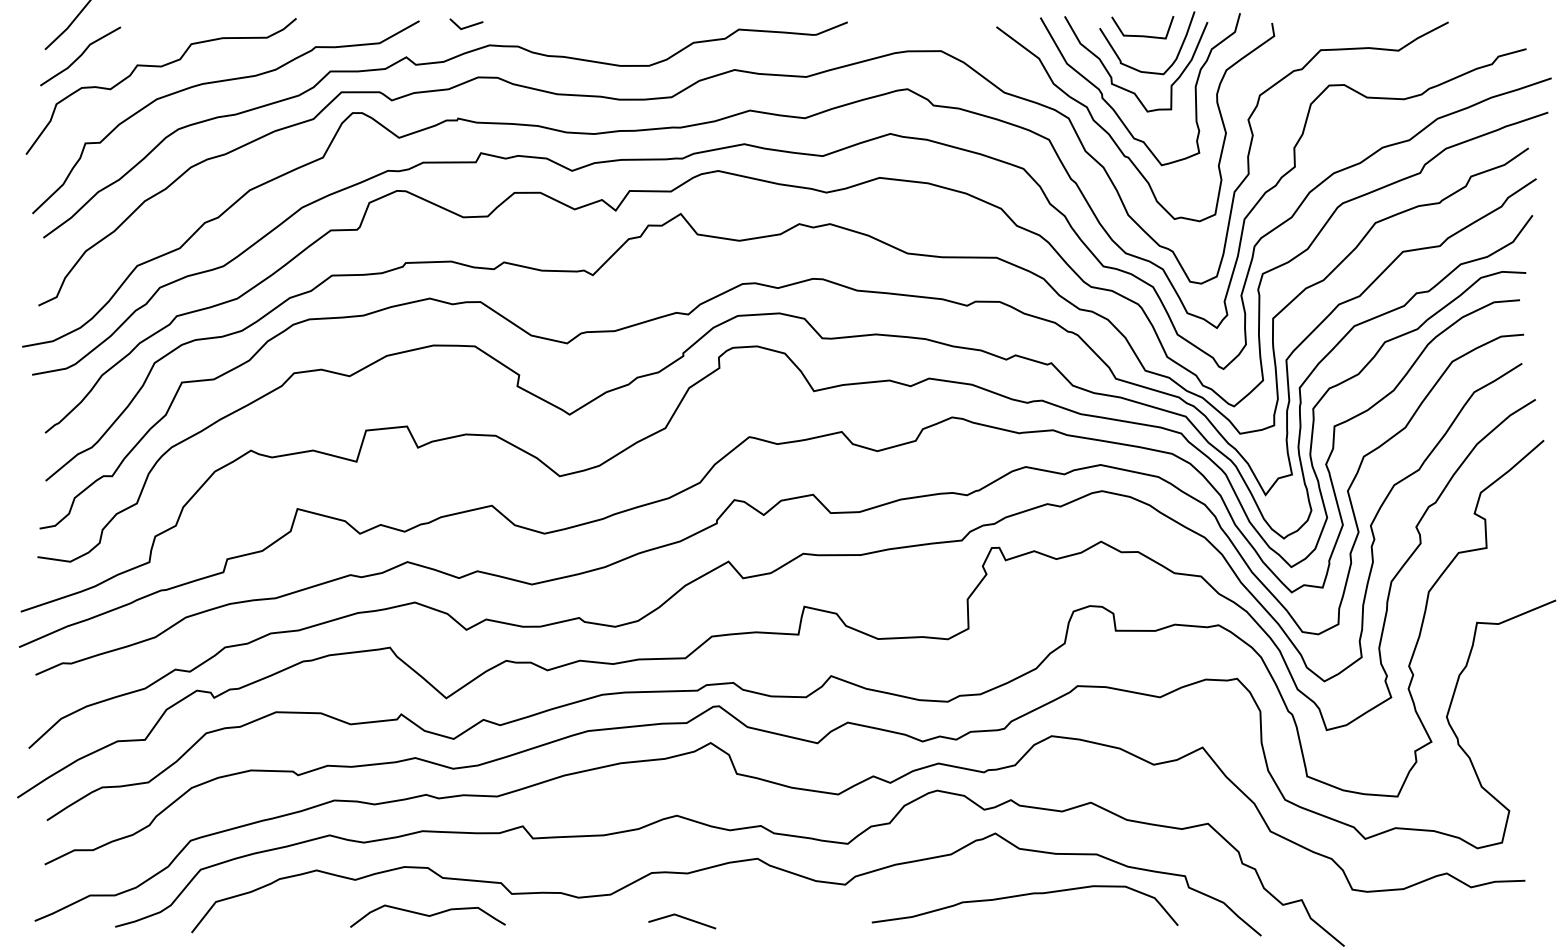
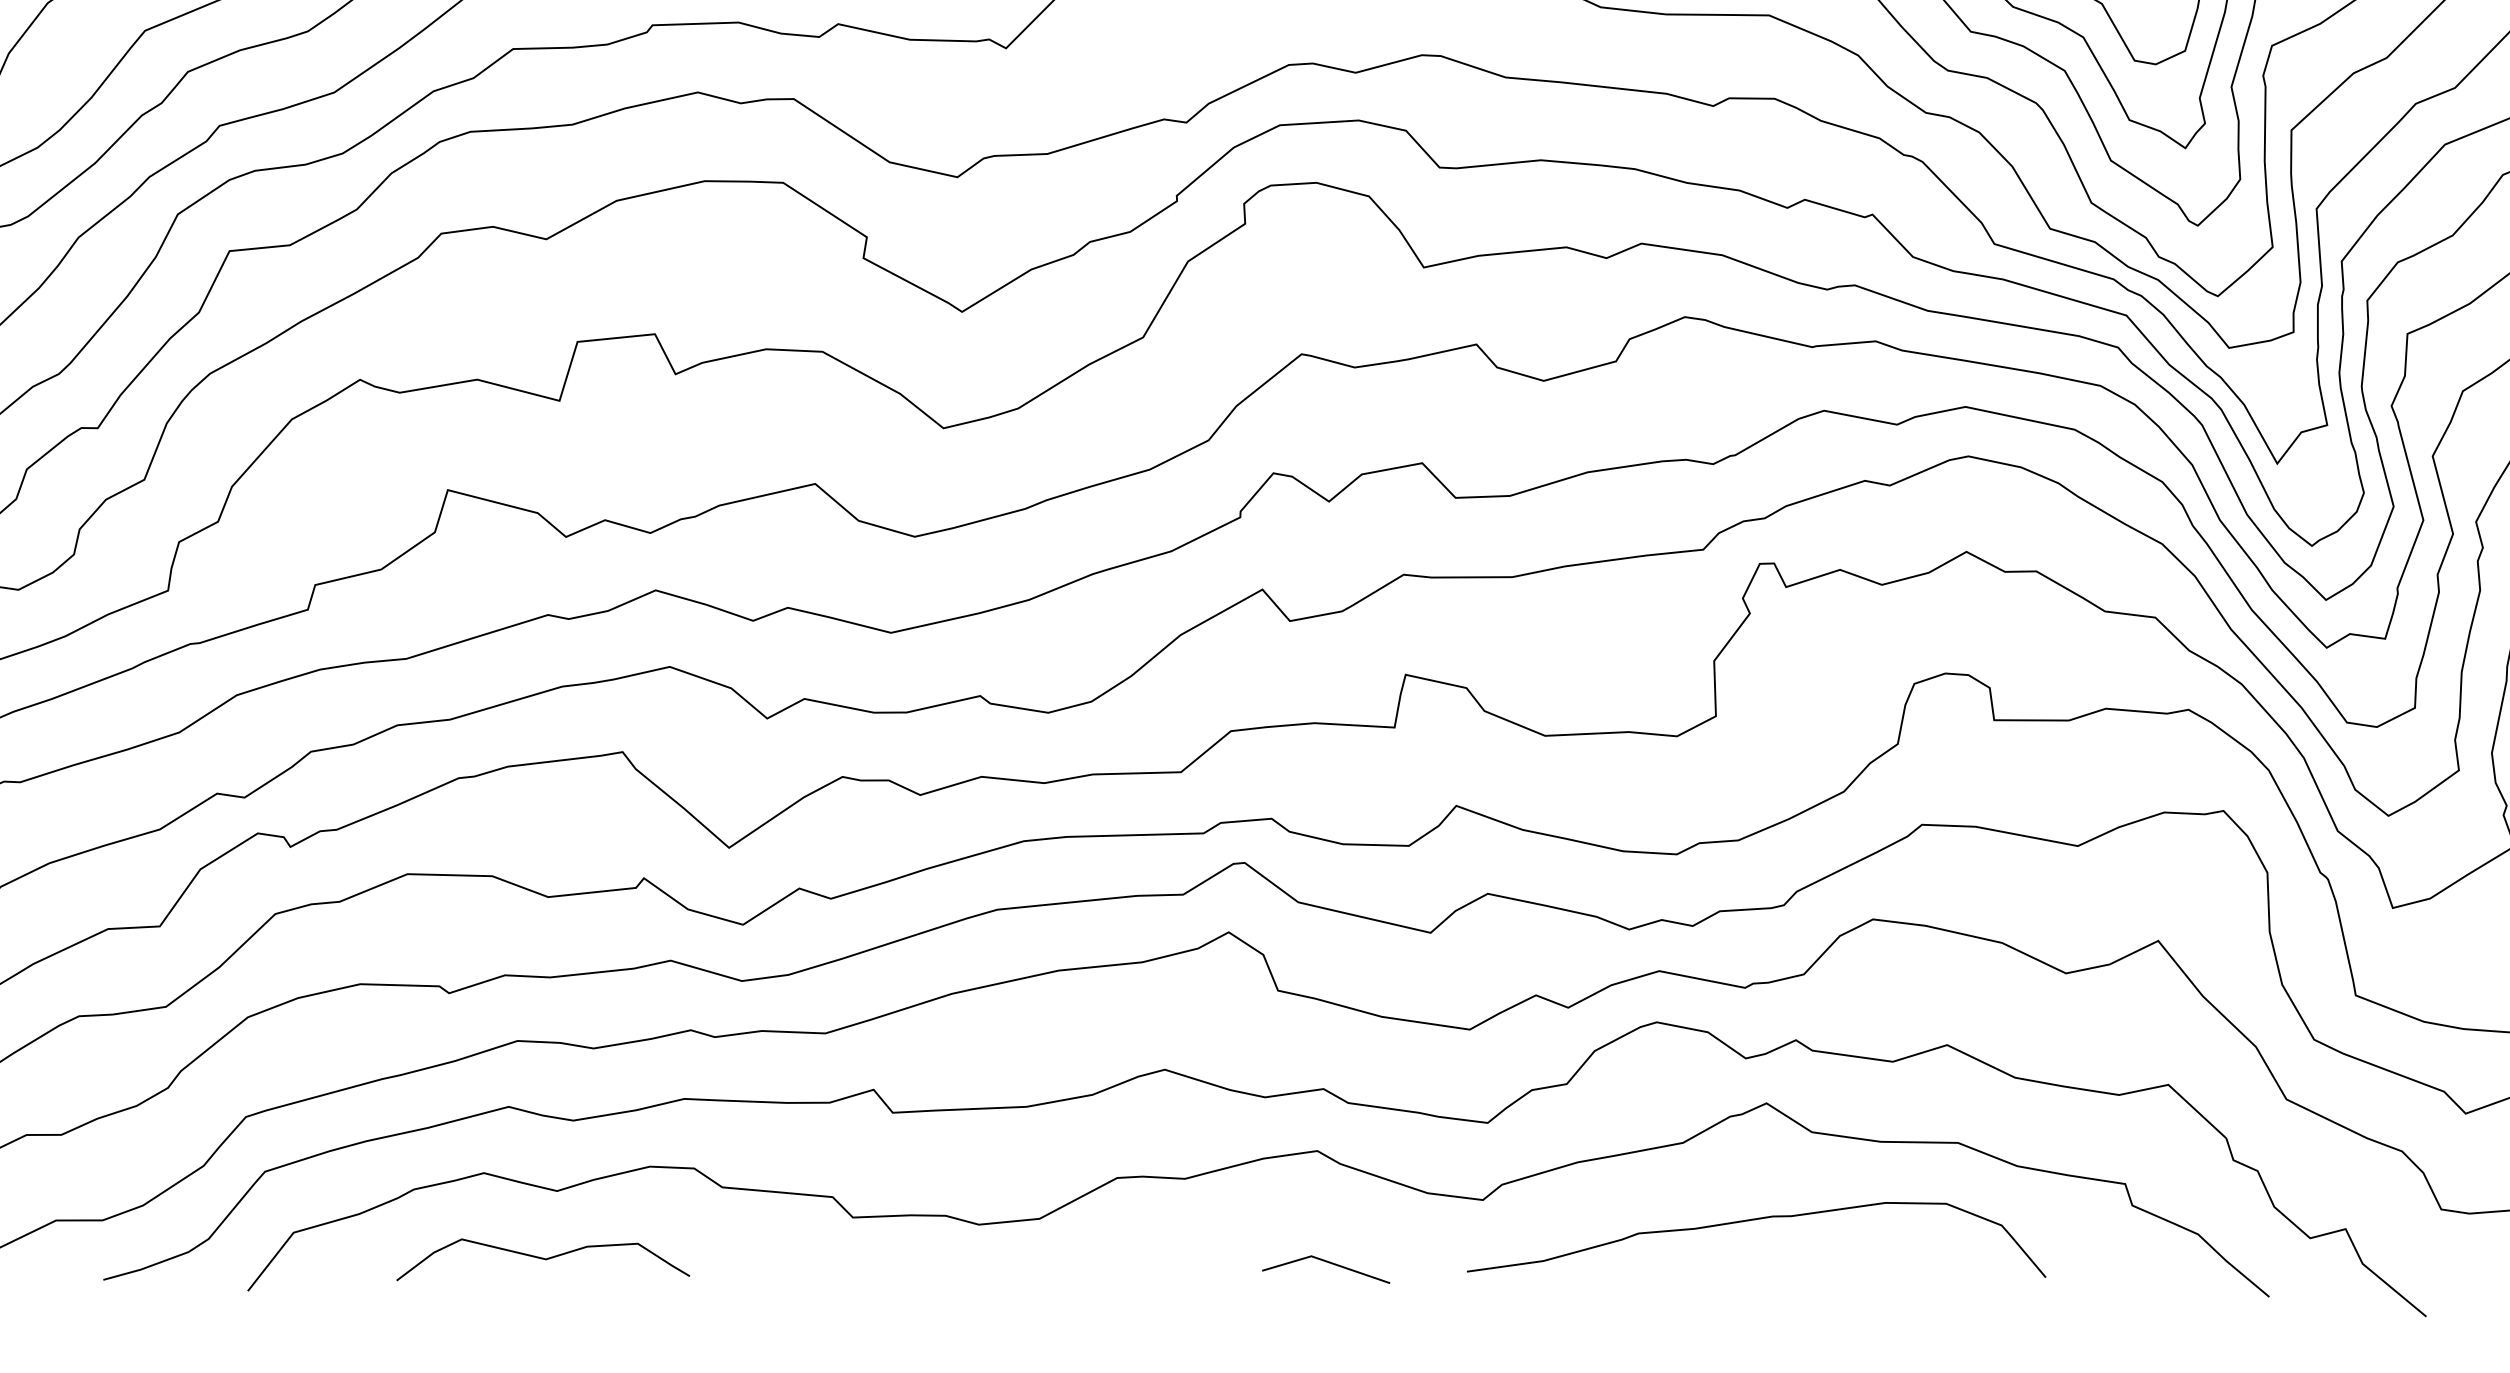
curve: (1021, 896) -> (1749, 1222), moved
curve: (427, 915) -> (542, 1258), moved
line: (682, 918) -> (1326, 1263), moved

